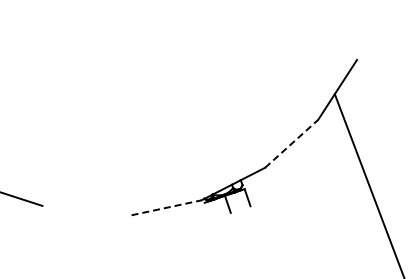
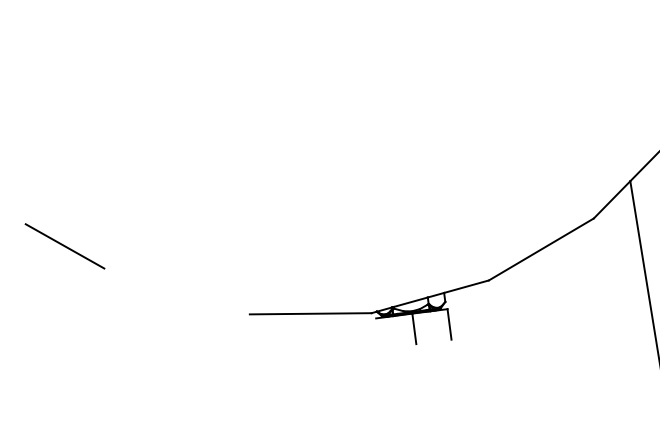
line: (291, 143) -> (541, 248), dashed -> solid
line: (166, 207) -> (310, 313), dashed -> solid

